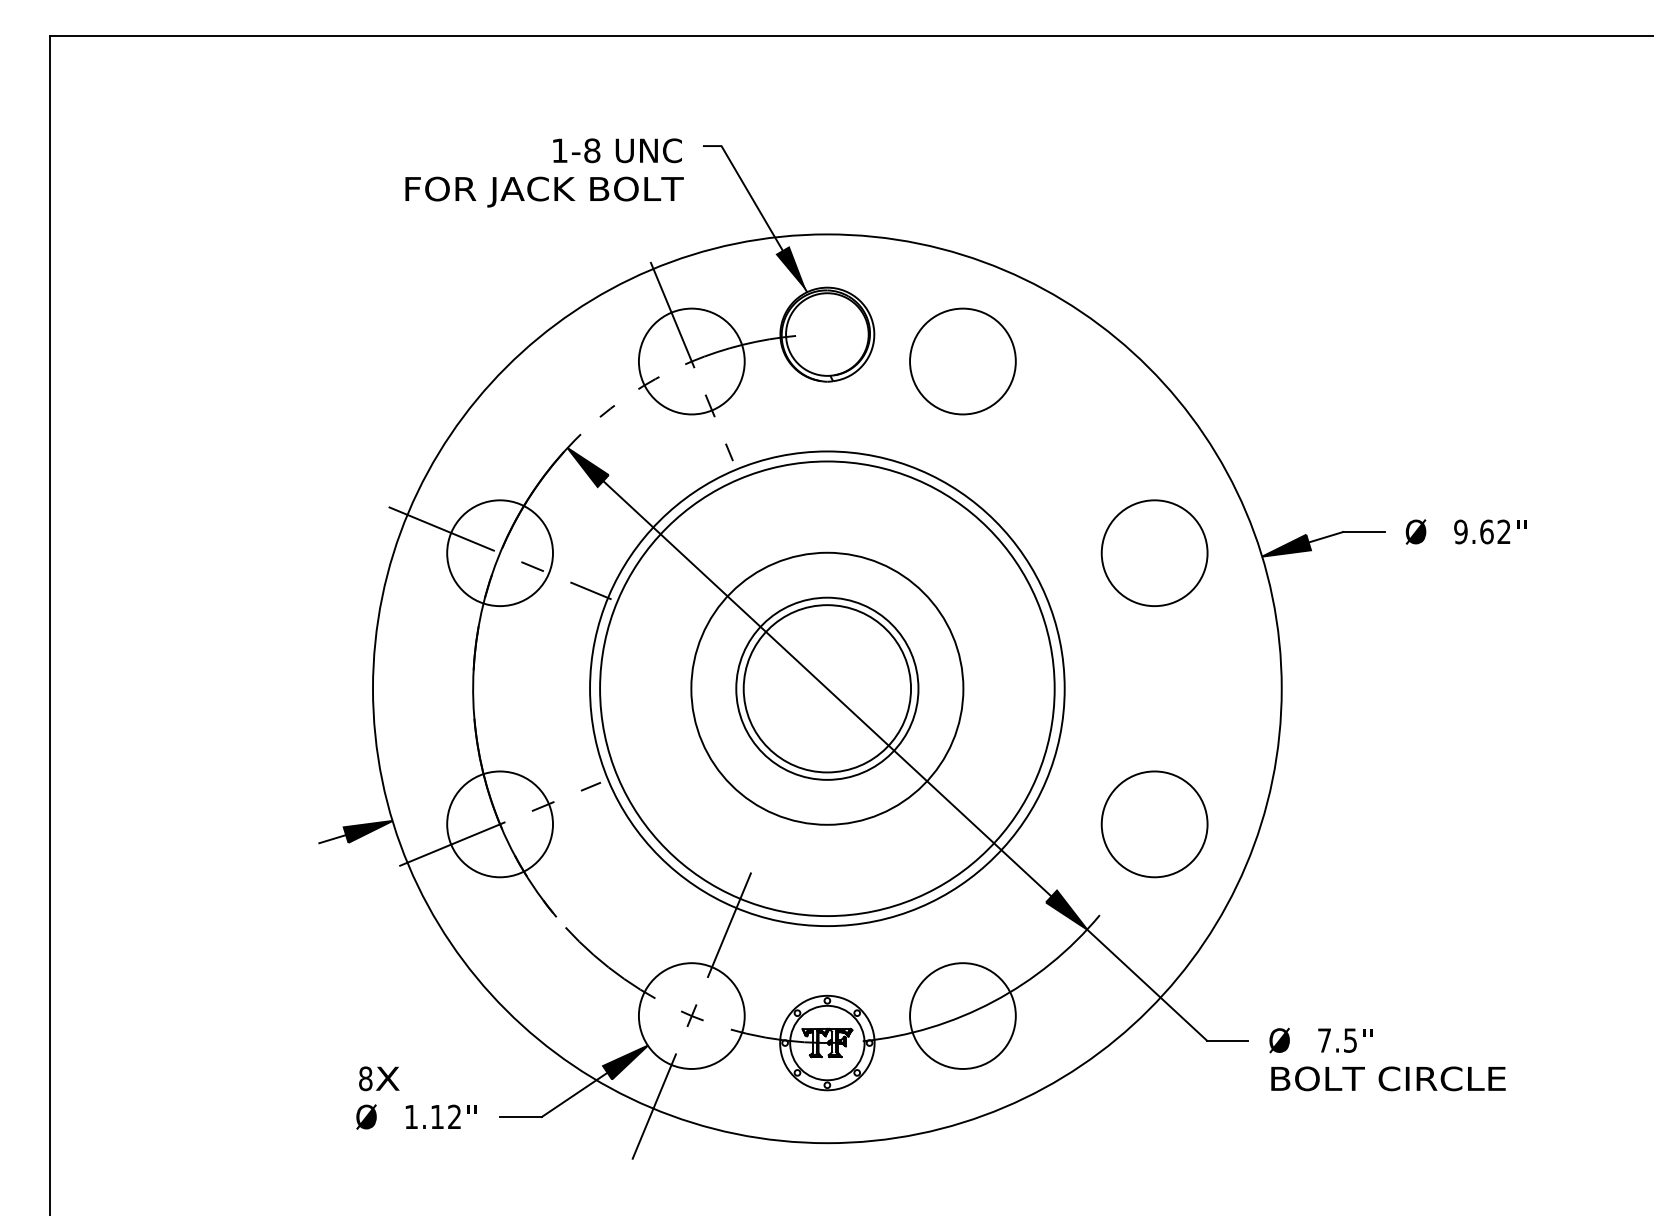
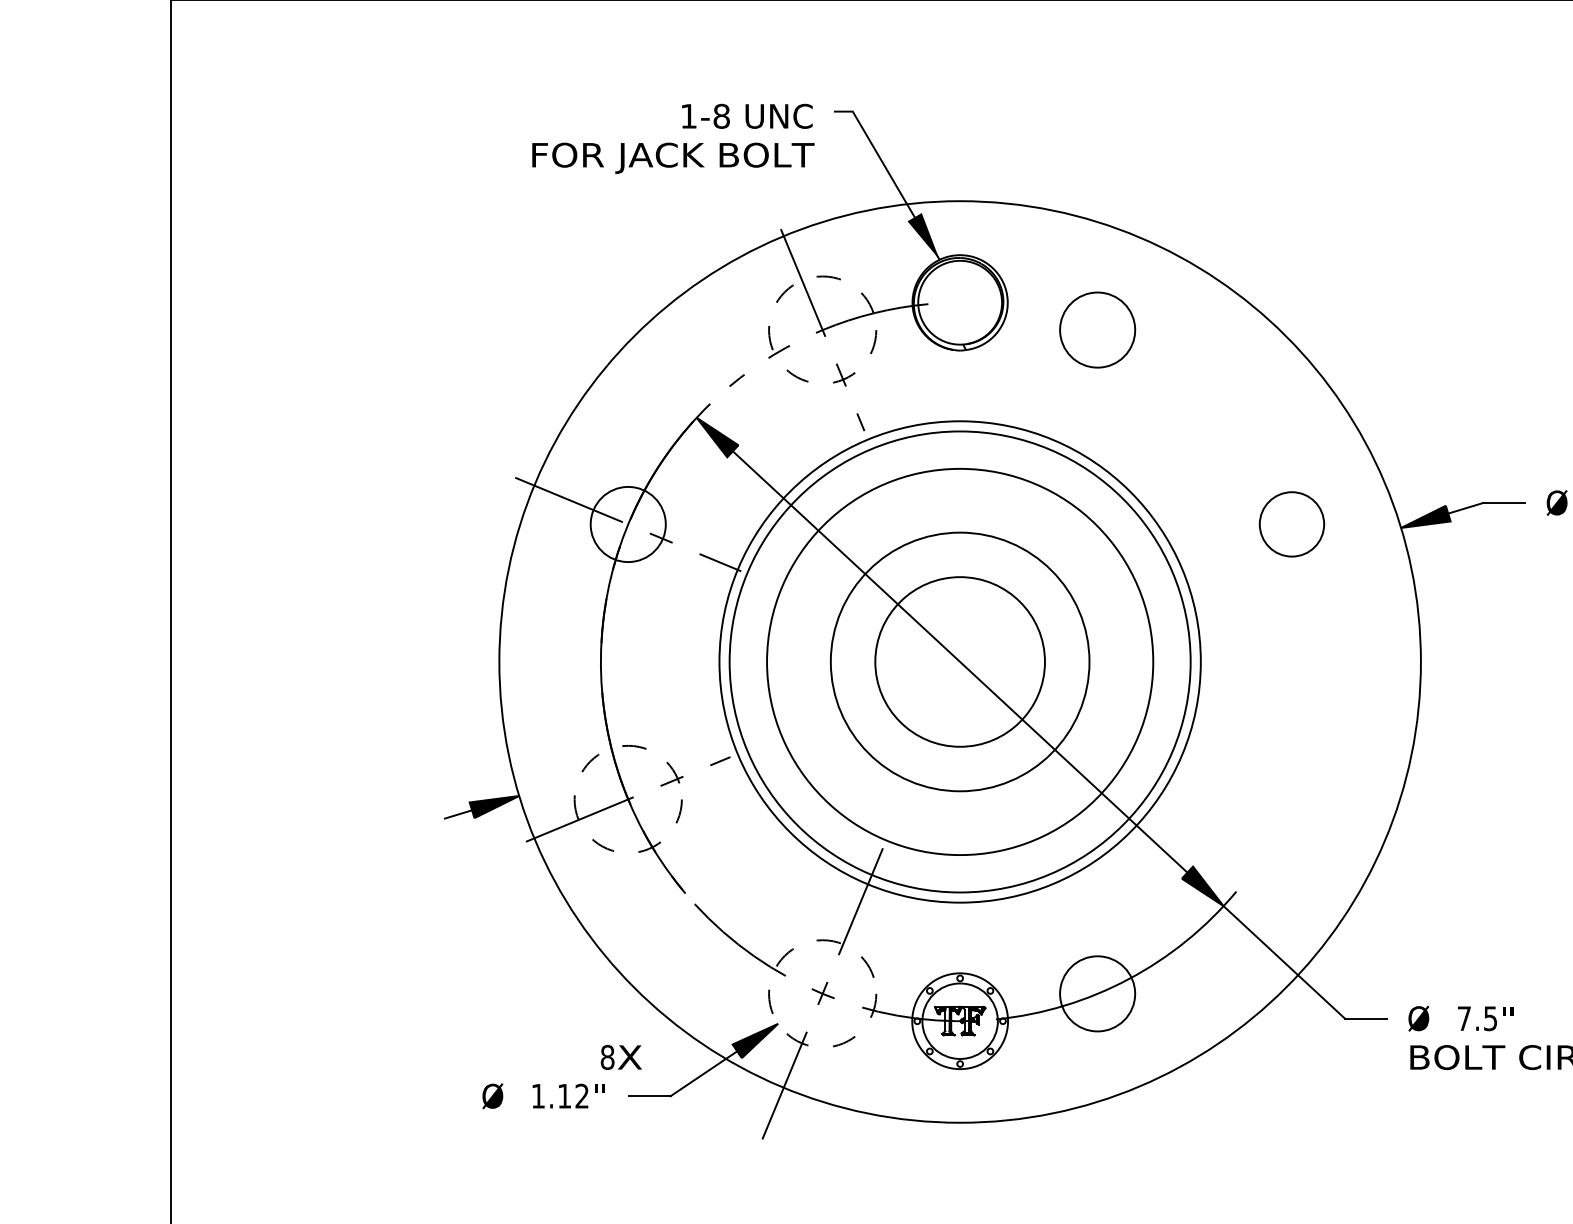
circle: (691, 361) -> (822, 330), solid -> dashed
circle: (962, 361) -> (1097, 330), size x0.7
circle: (1154, 552) -> (1291, 523), size x0.6
circle: (500, 553) -> (628, 524), size x0.7
circle: (827, 688) -> (960, 661), size x1.4
circle: (827, 688) -> (960, 661), size x1.4
circle: (500, 824) -> (628, 799), solid -> dashed
circle: (1154, 824) -> (1291, 799), removed
circle: (691, 1015) -> (822, 993), solid -> dashed
circle: (962, 1015) -> (1097, 993), size x0.7
text: (379, 1078) -> (621, 1057), moved

